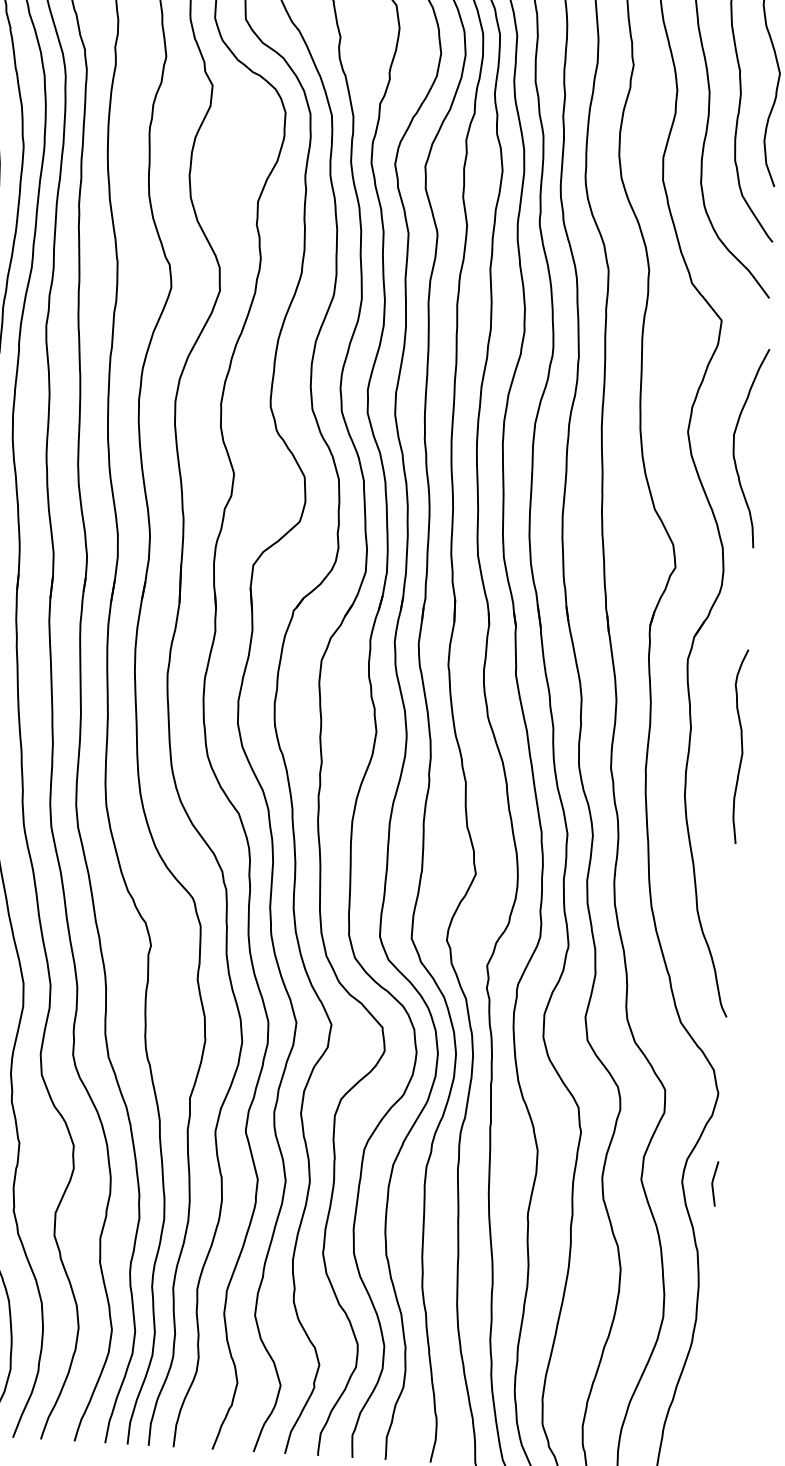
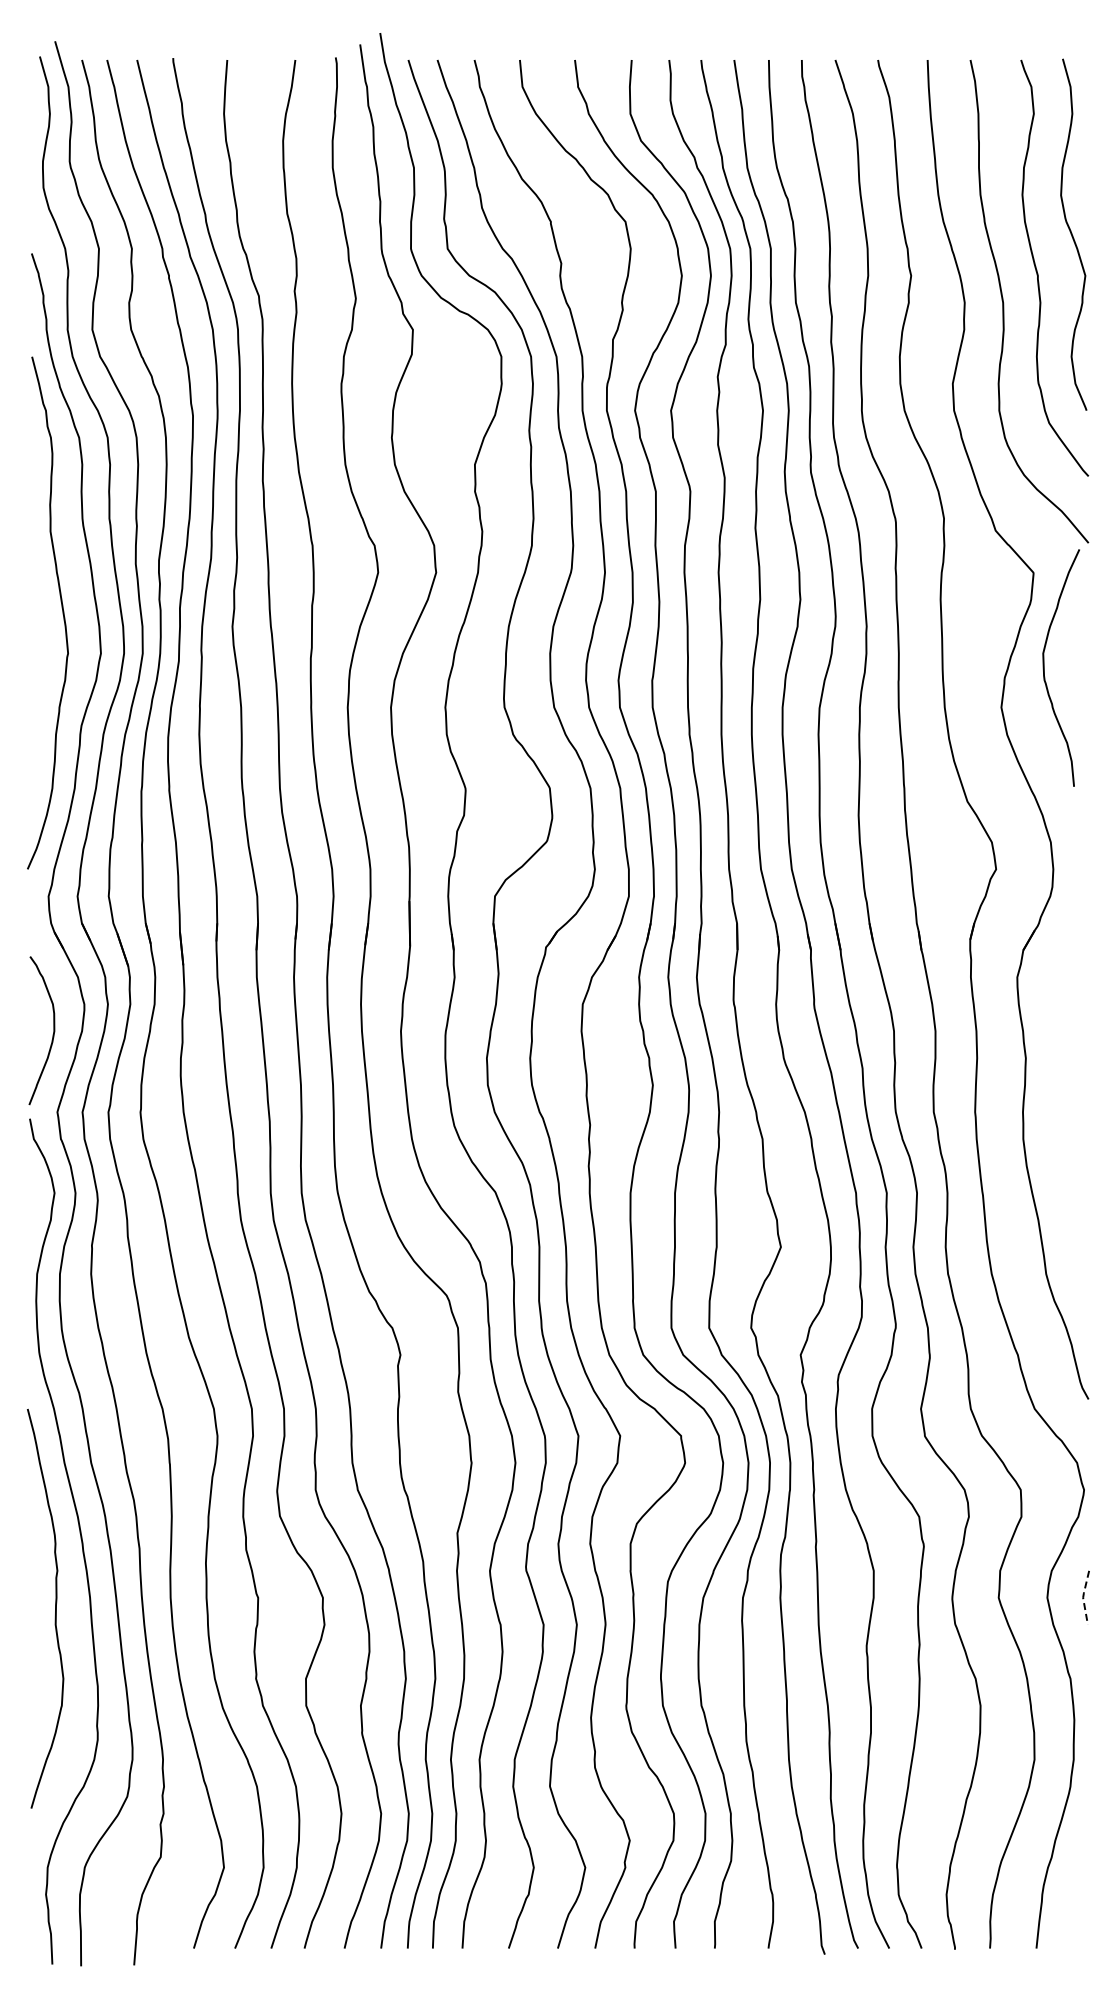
curve: (734, 446) -> (1044, 667), moved
curve: (741, 746) -> (1086, 1076), removed
line: (712, 1183) -> (1083, 1597), solid -> dashed

